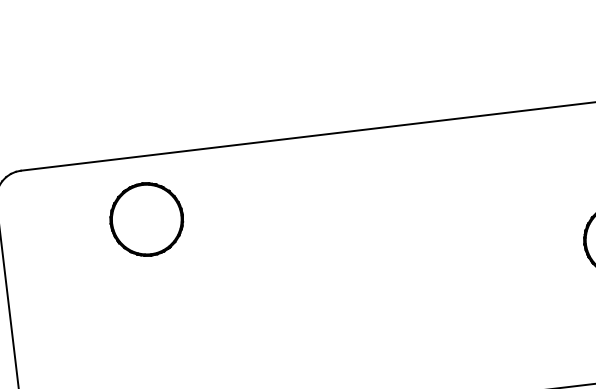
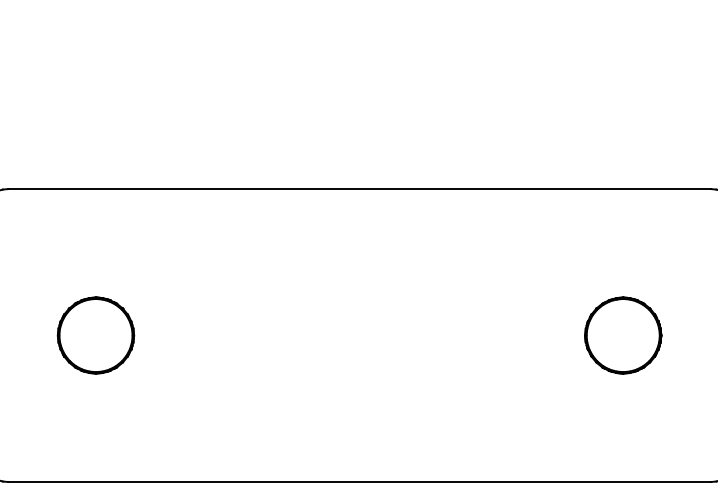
part: (146, 219) -> (95, 335), moved

